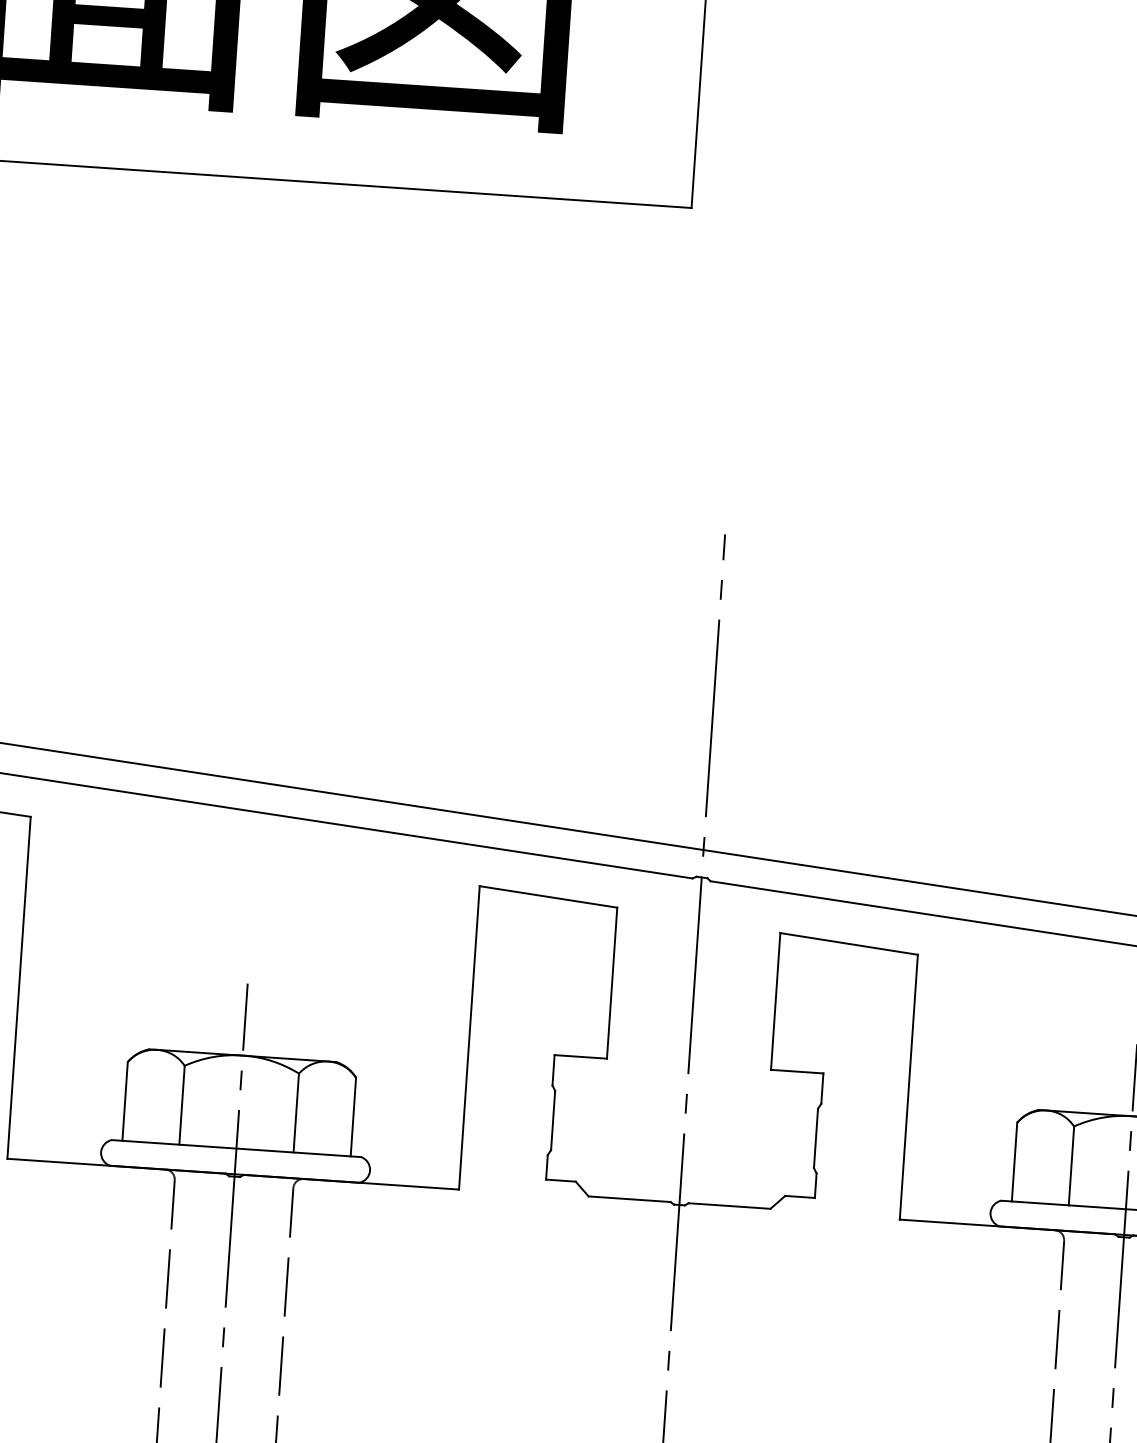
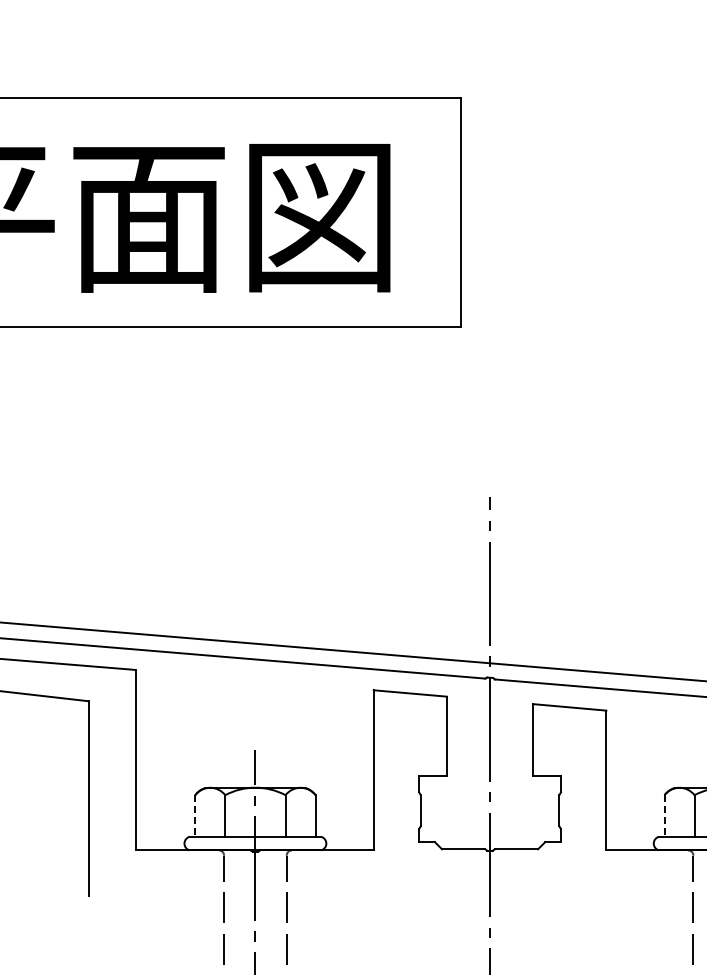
line: (125, 1102) -> (195, 816), solid -> dashed
line: (1014, 1162) -> (664, 816), solid -> dashed

